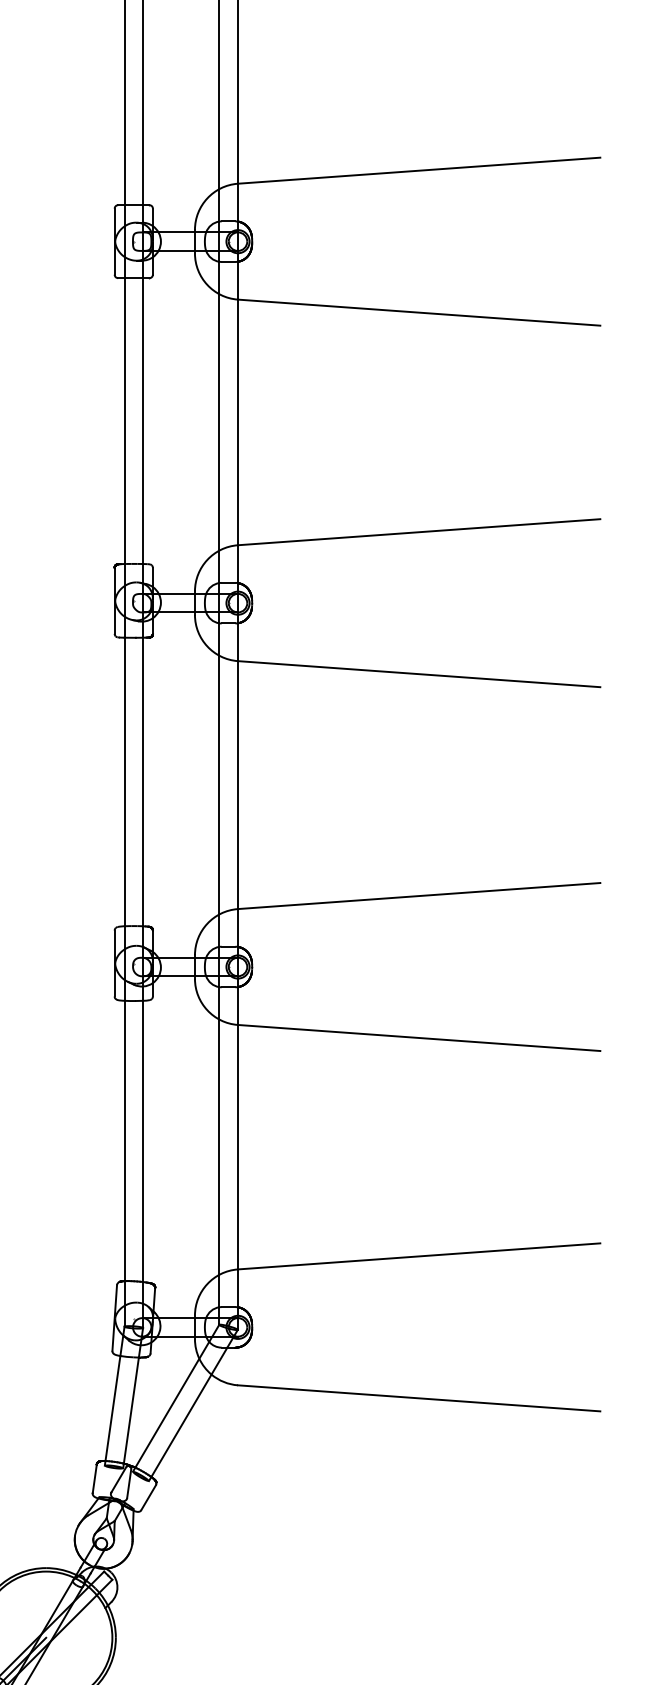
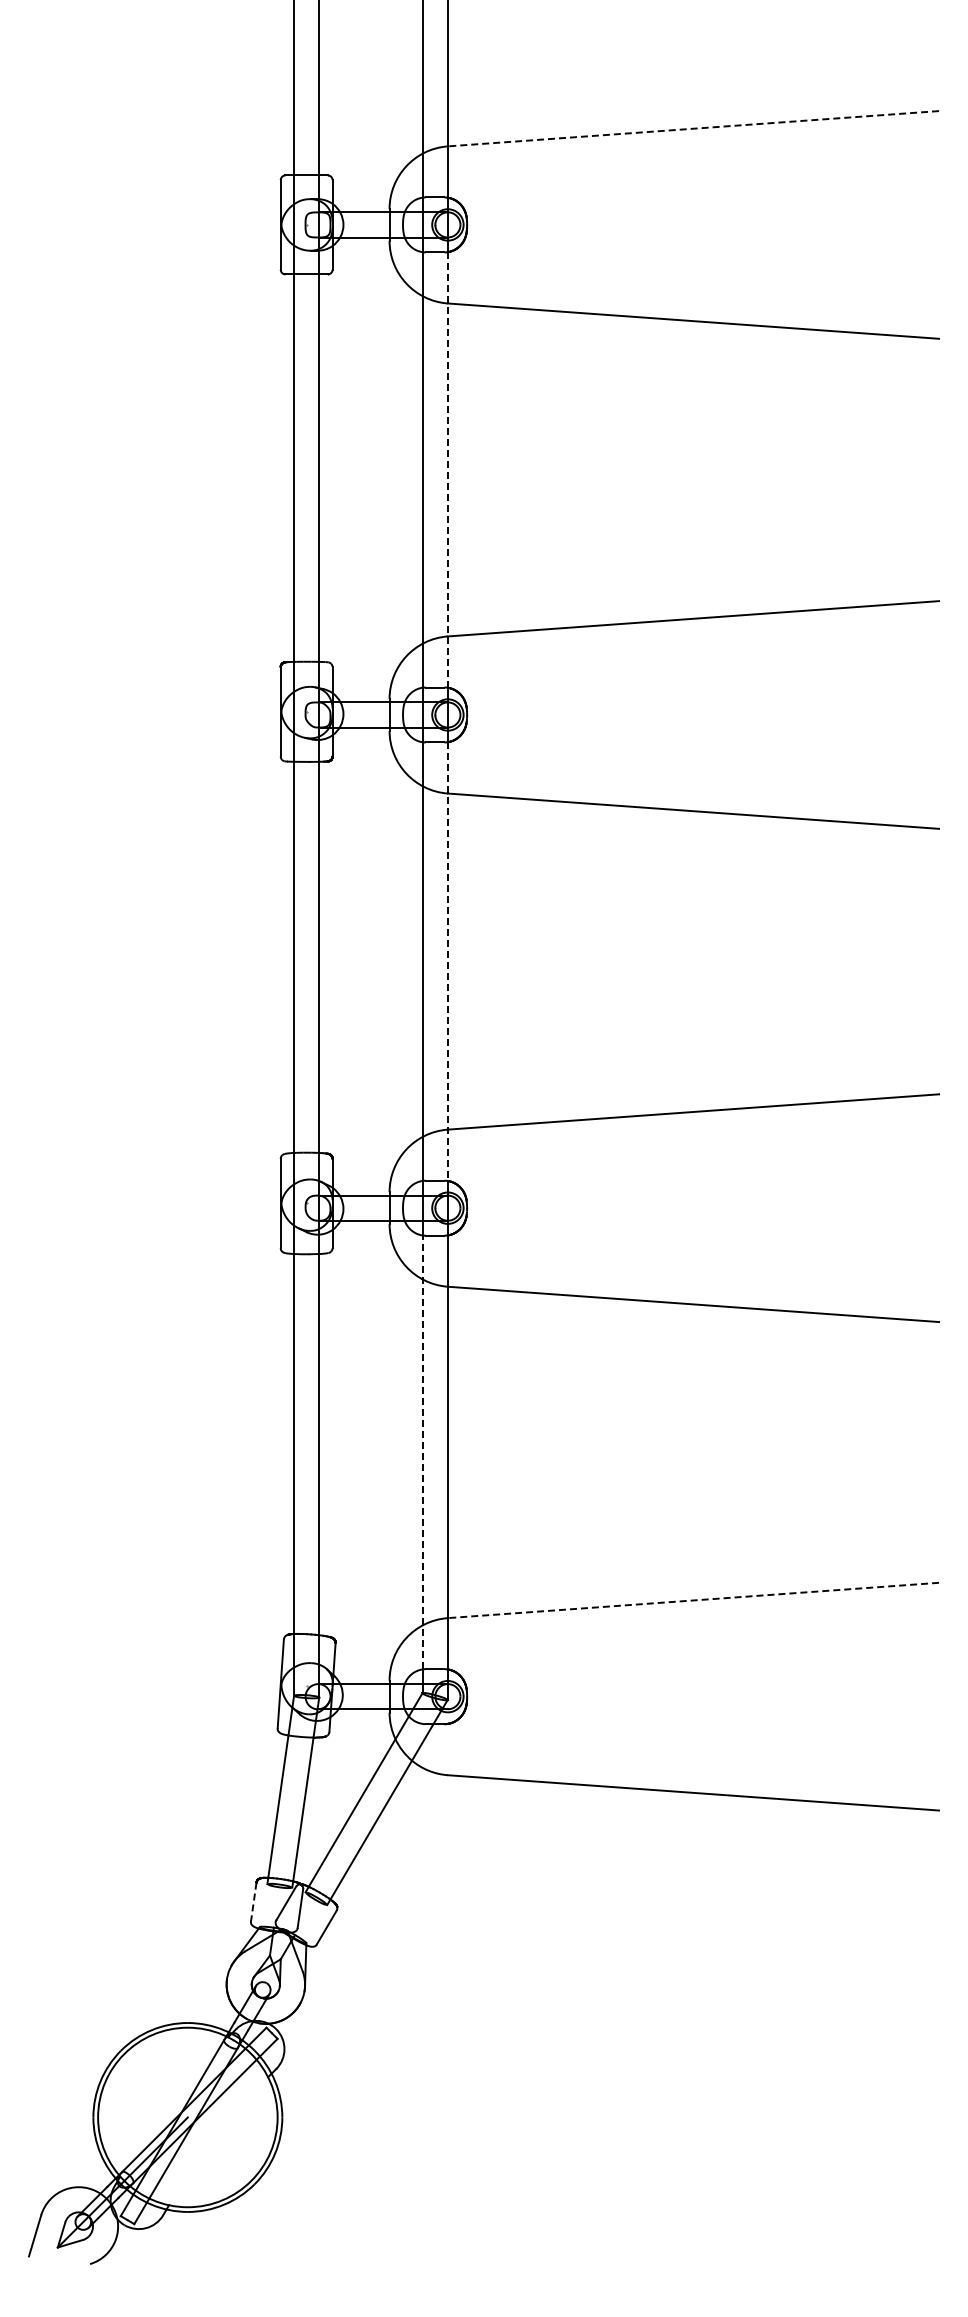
line: (418, 170) -> (692, 128), solid -> dashed
line: (237, 422) -> (447, 469), solid -> dashed
line: (237, 785) -> (447, 962), solid -> dashed
line: (219, 1147) -> (422, 1452), solid -> dashed
line: (418, 1256) -> (692, 1600), solid -> dashed
line: (94, 1479) -> (253, 1902), solid -> dashed

